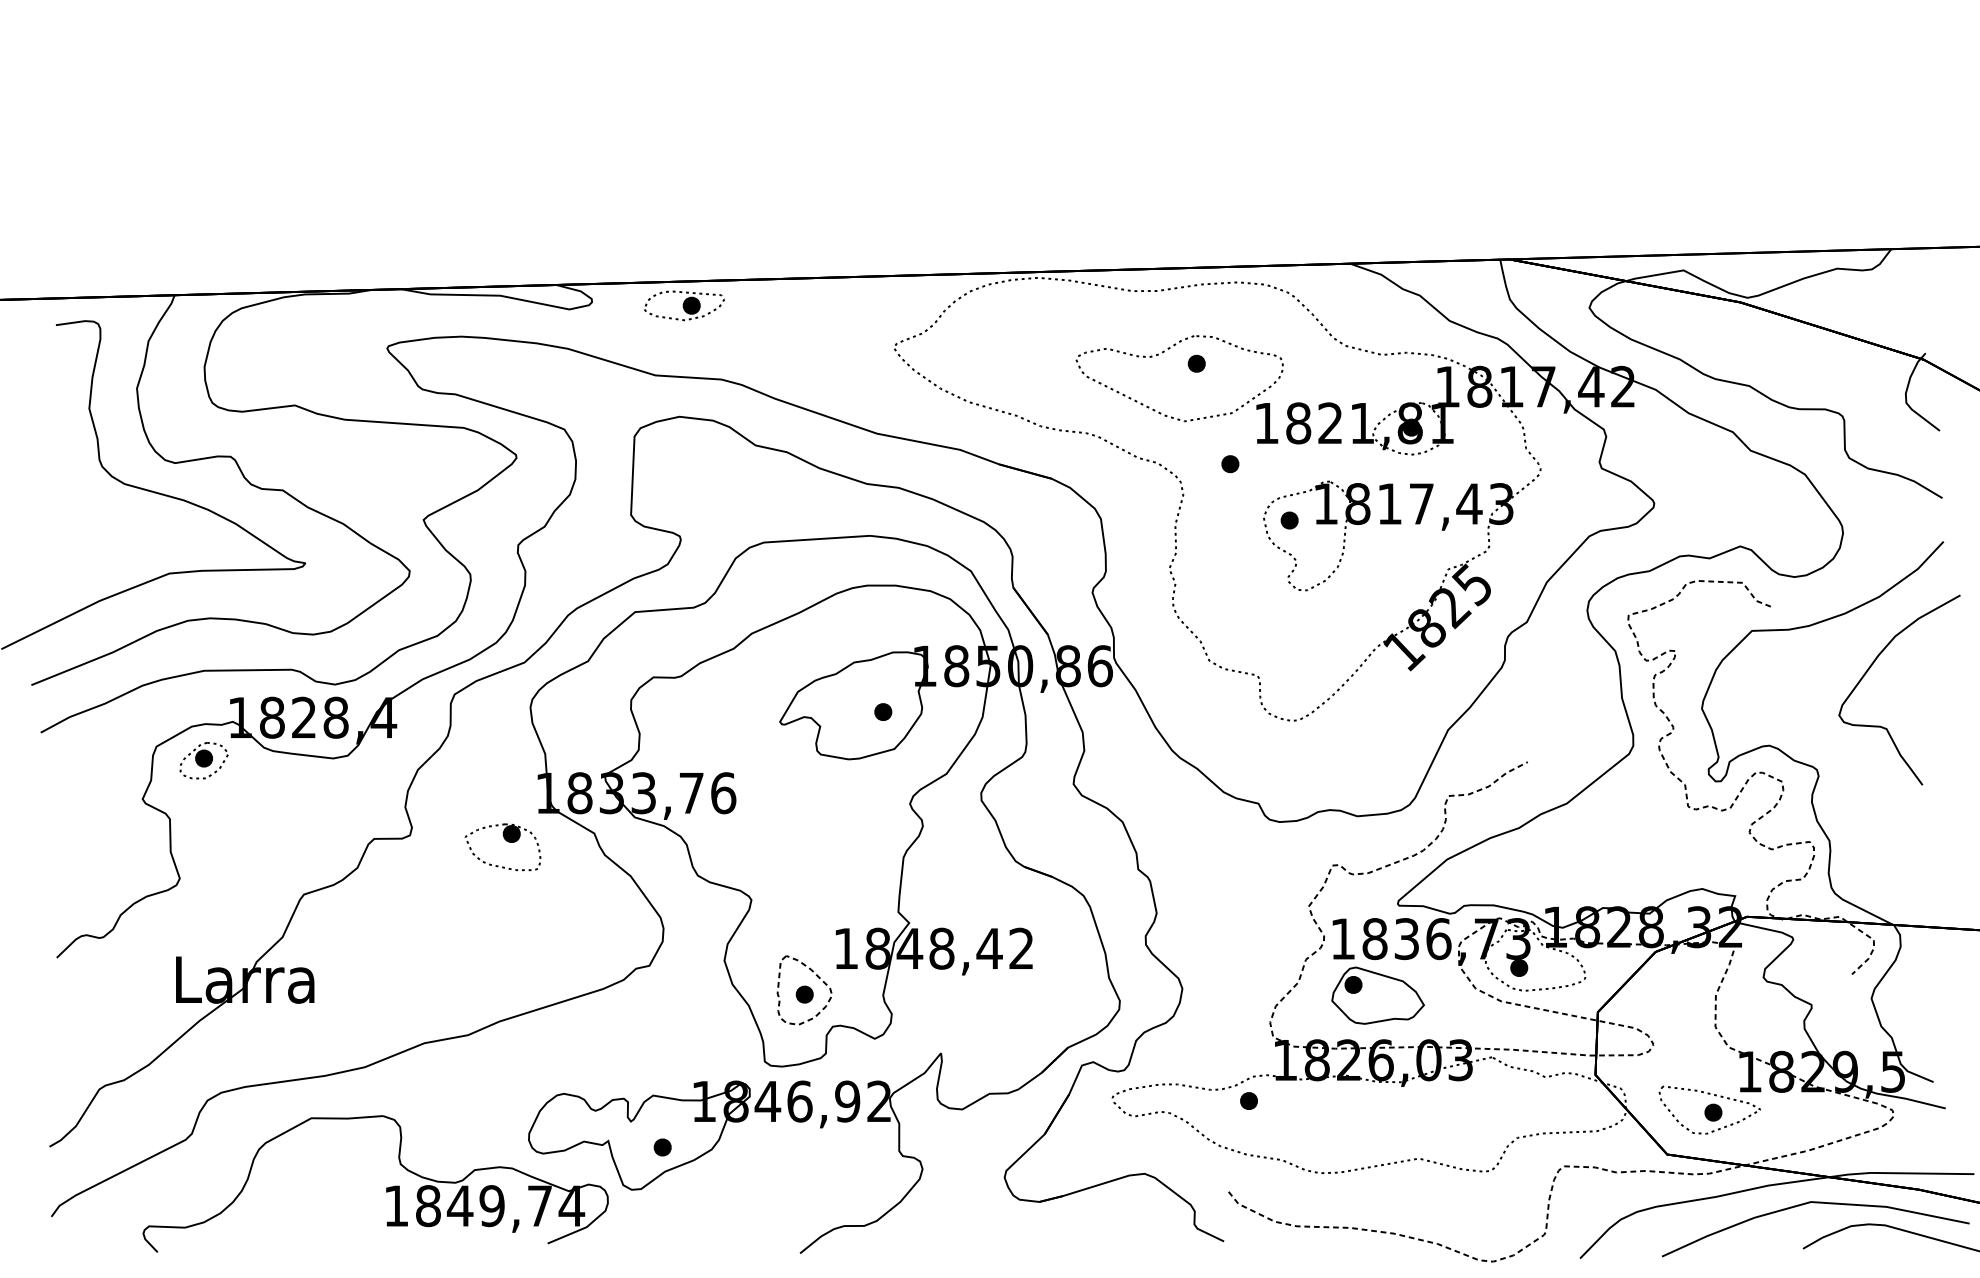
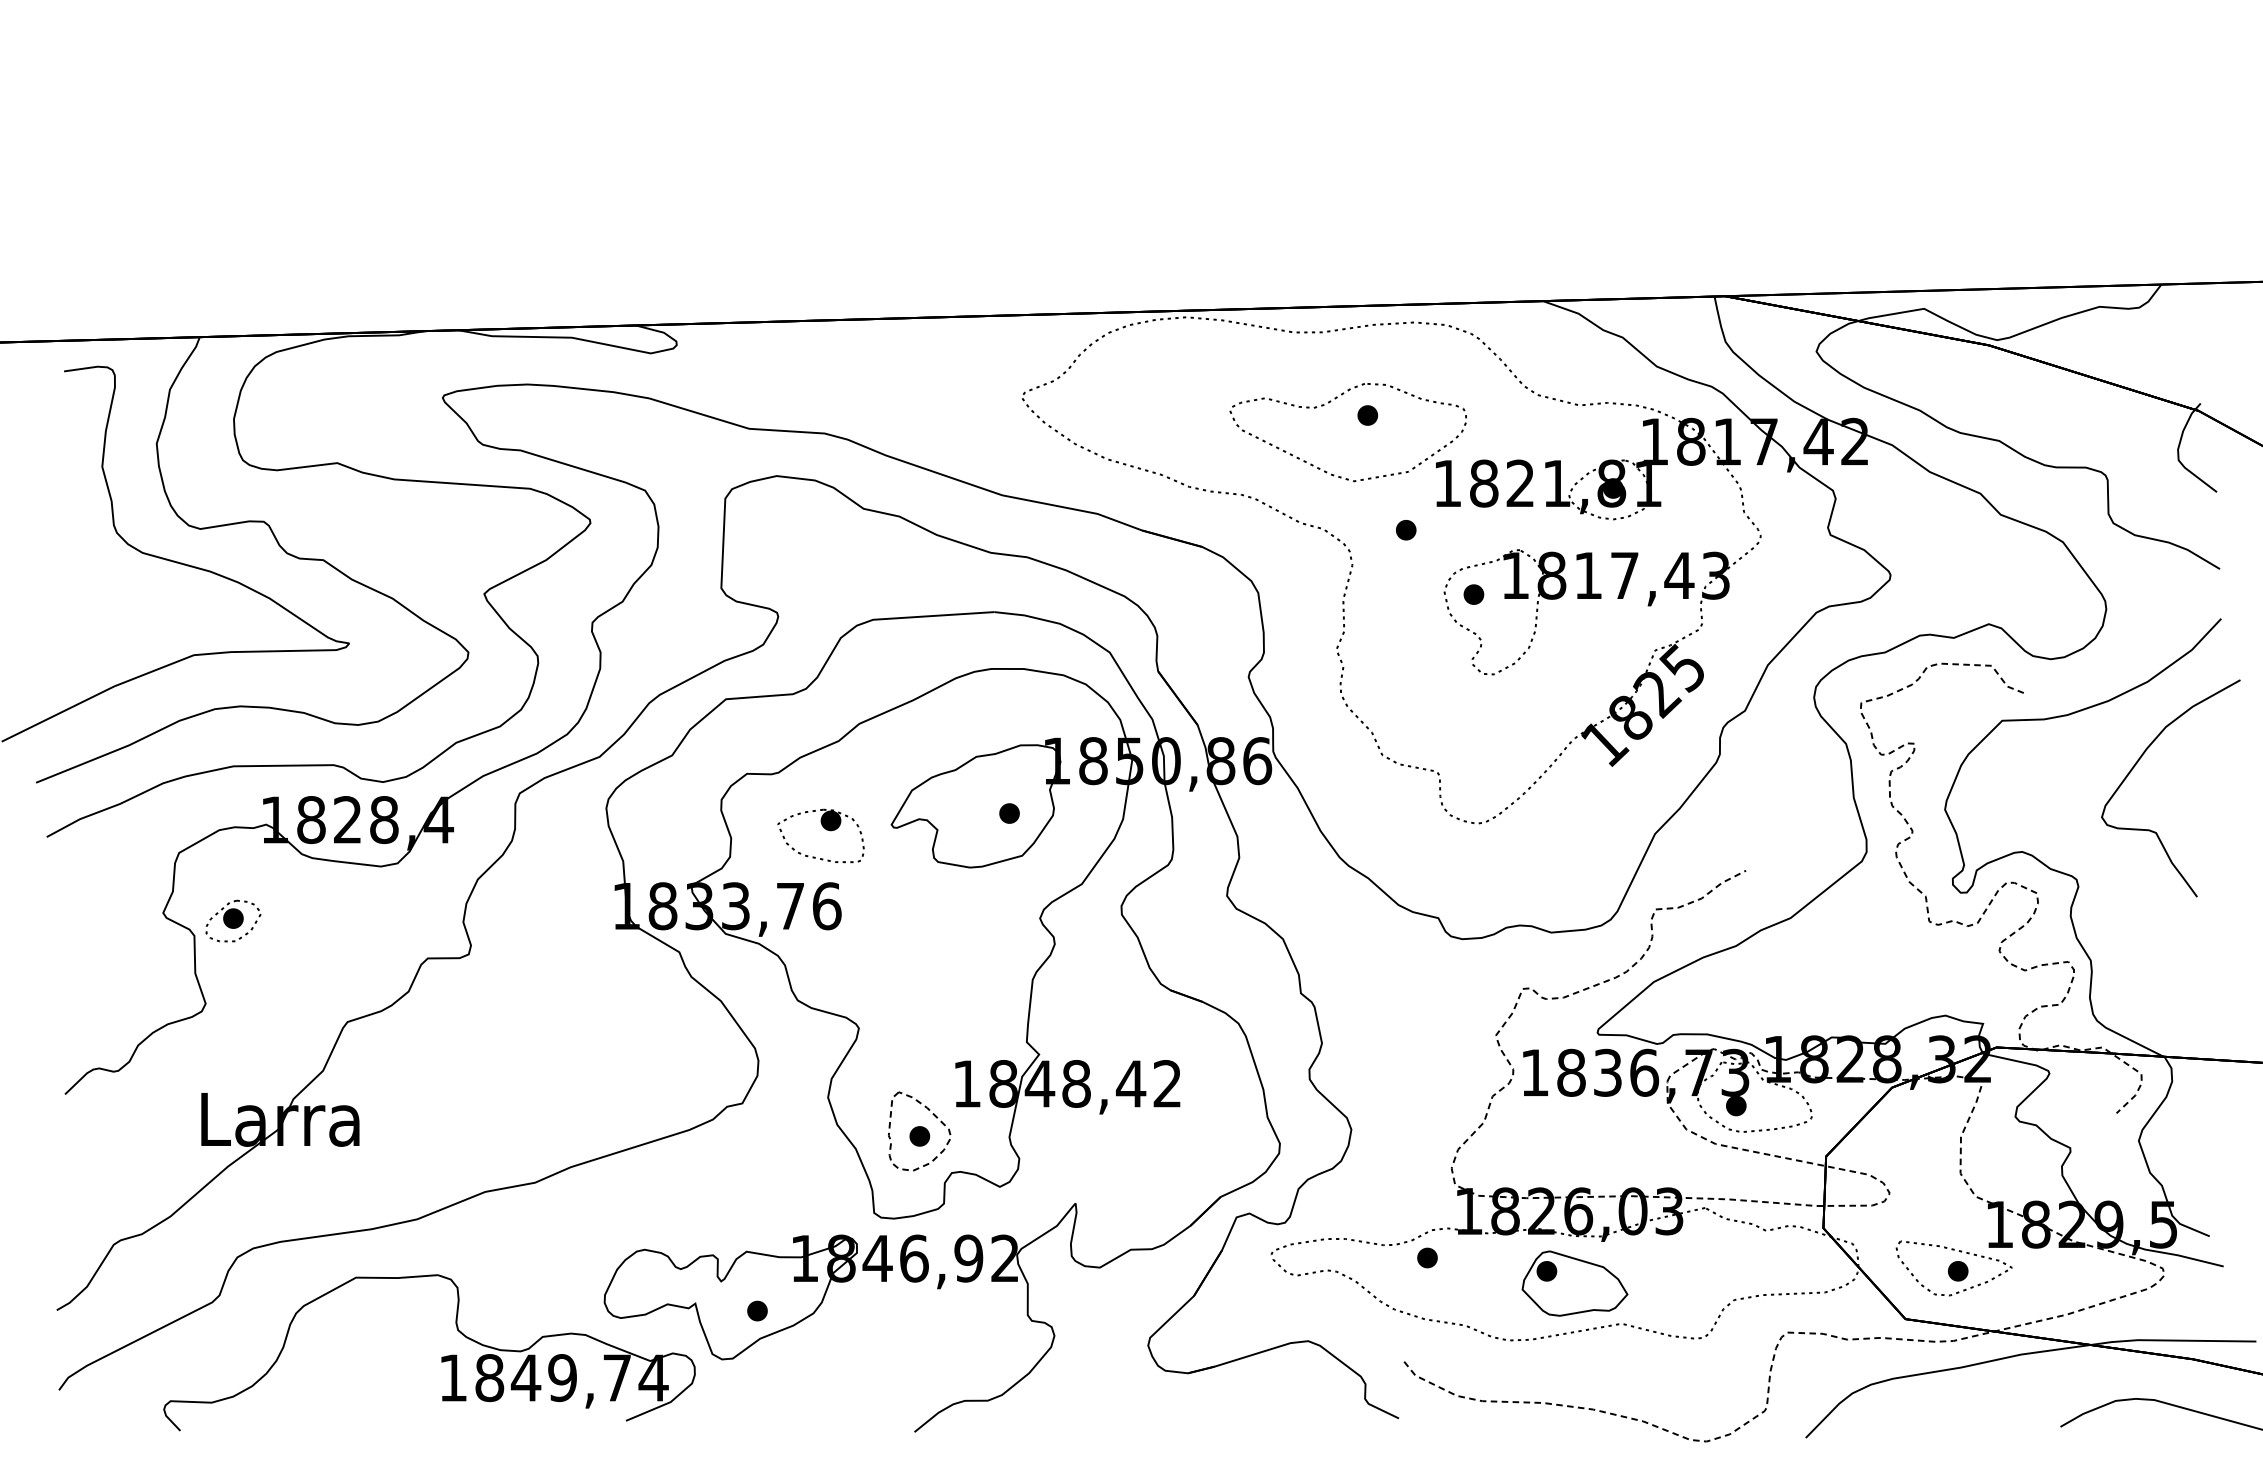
part: (684, 306) -> (782, 349), removed
part: (204, 760) -> (233, 920), moved
part: (506, 841) -> (825, 829), moved
part: (1377, 995) -> (1574, 1283), moved
curve: (1815, 1203) -> (2074, 1374), removed

